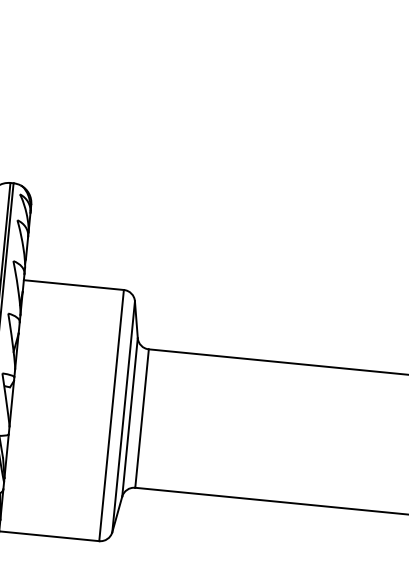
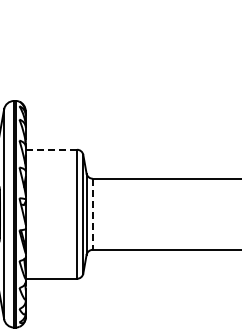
line: (74, 284) -> (51, 149), solid -> dashed
line: (141, 418) -> (92, 214), solid -> dashed

